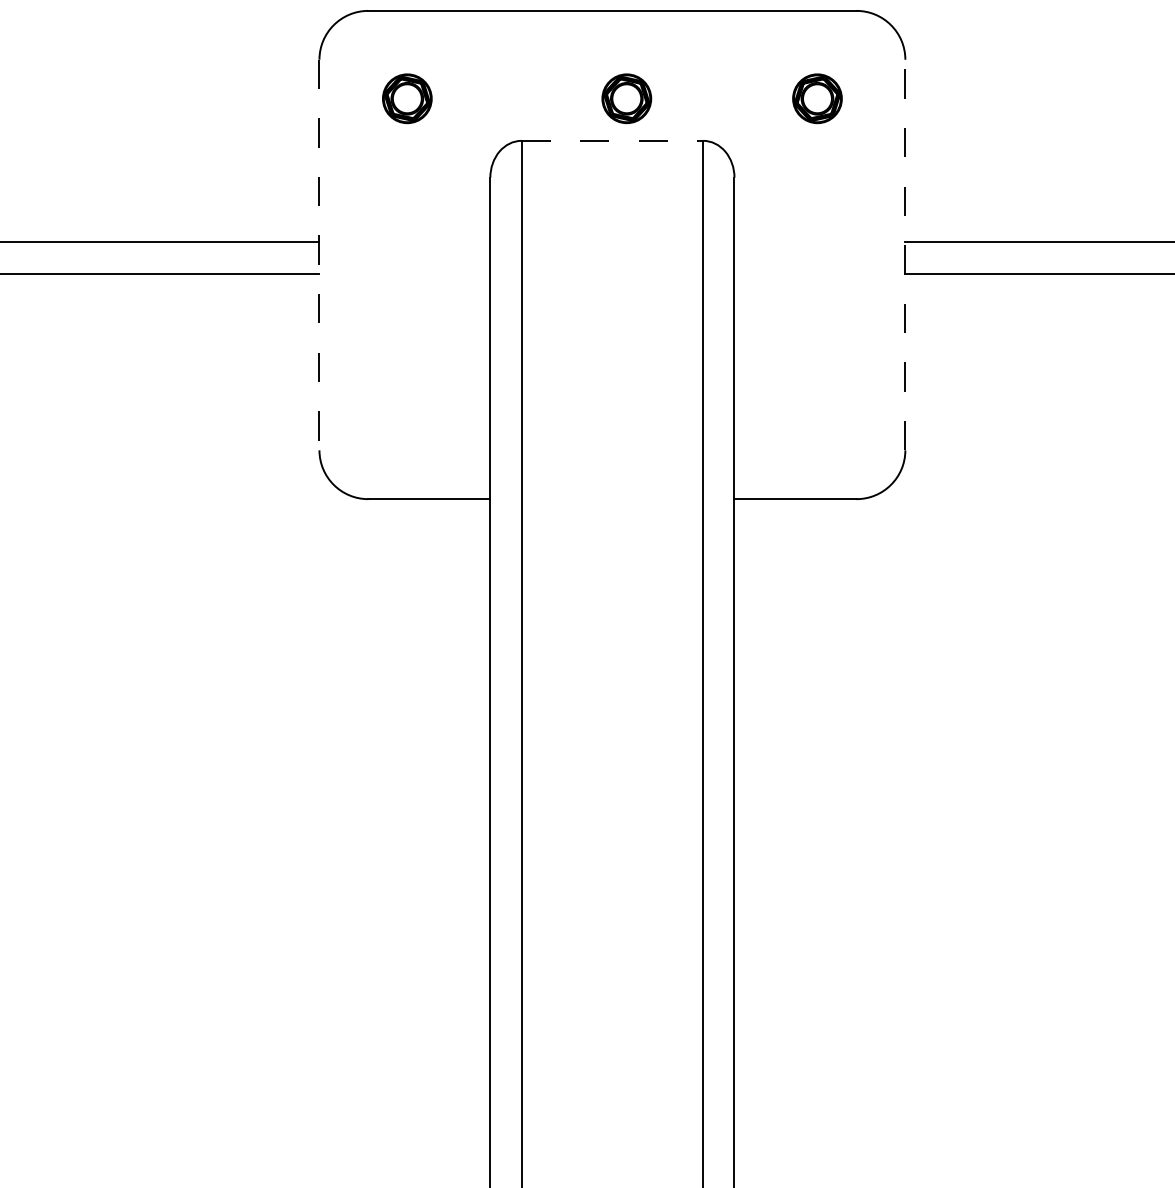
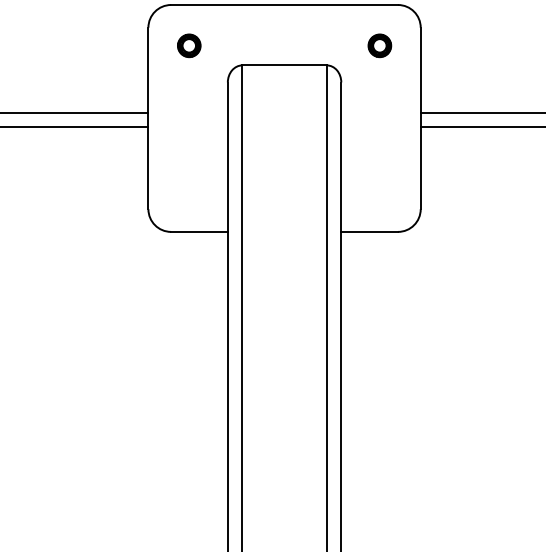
part: (627, 98) -> (291, 45), removed
line: (614, 141) -> (285, 65), dashed -> solid
line: (319, 255) -> (148, 118), dashed -> solid
line: (904, 255) -> (420, 118), dashed -> solid

